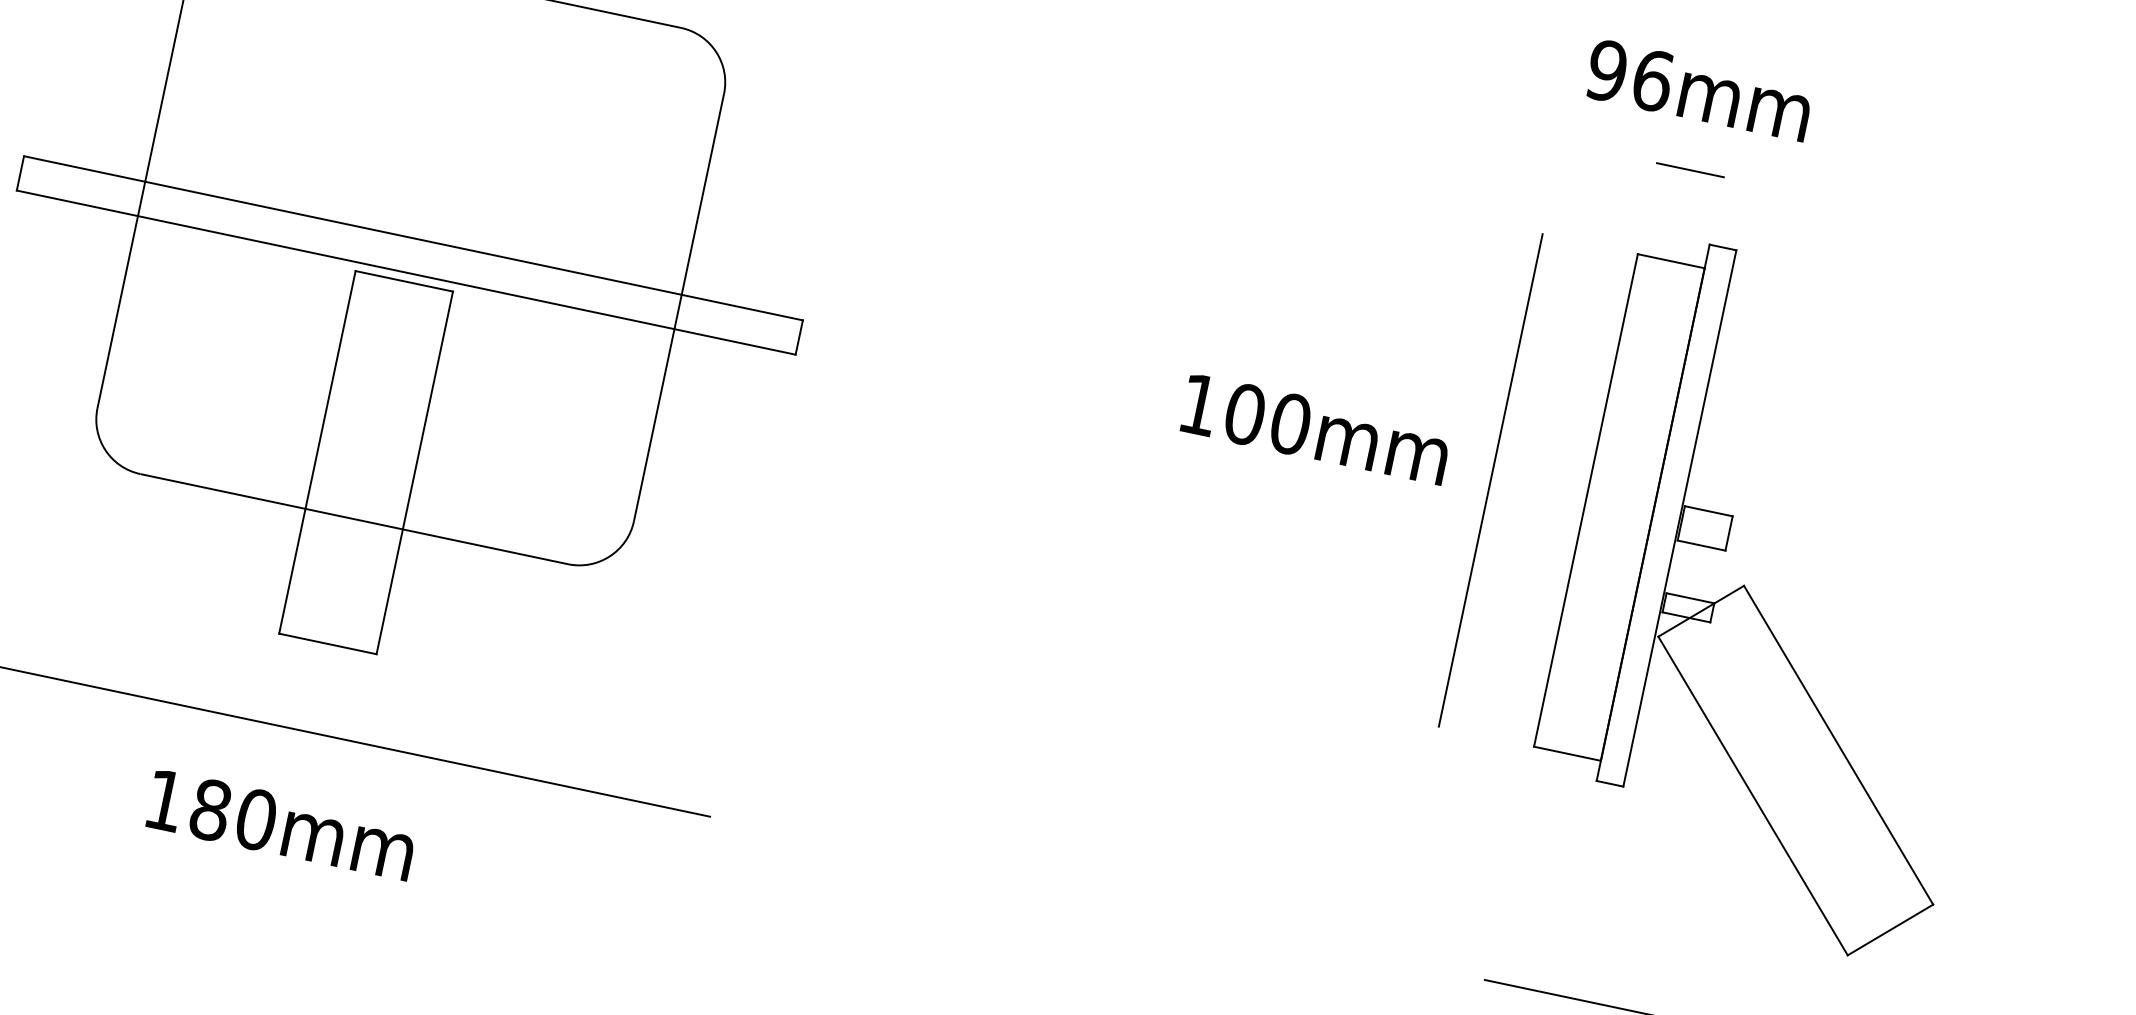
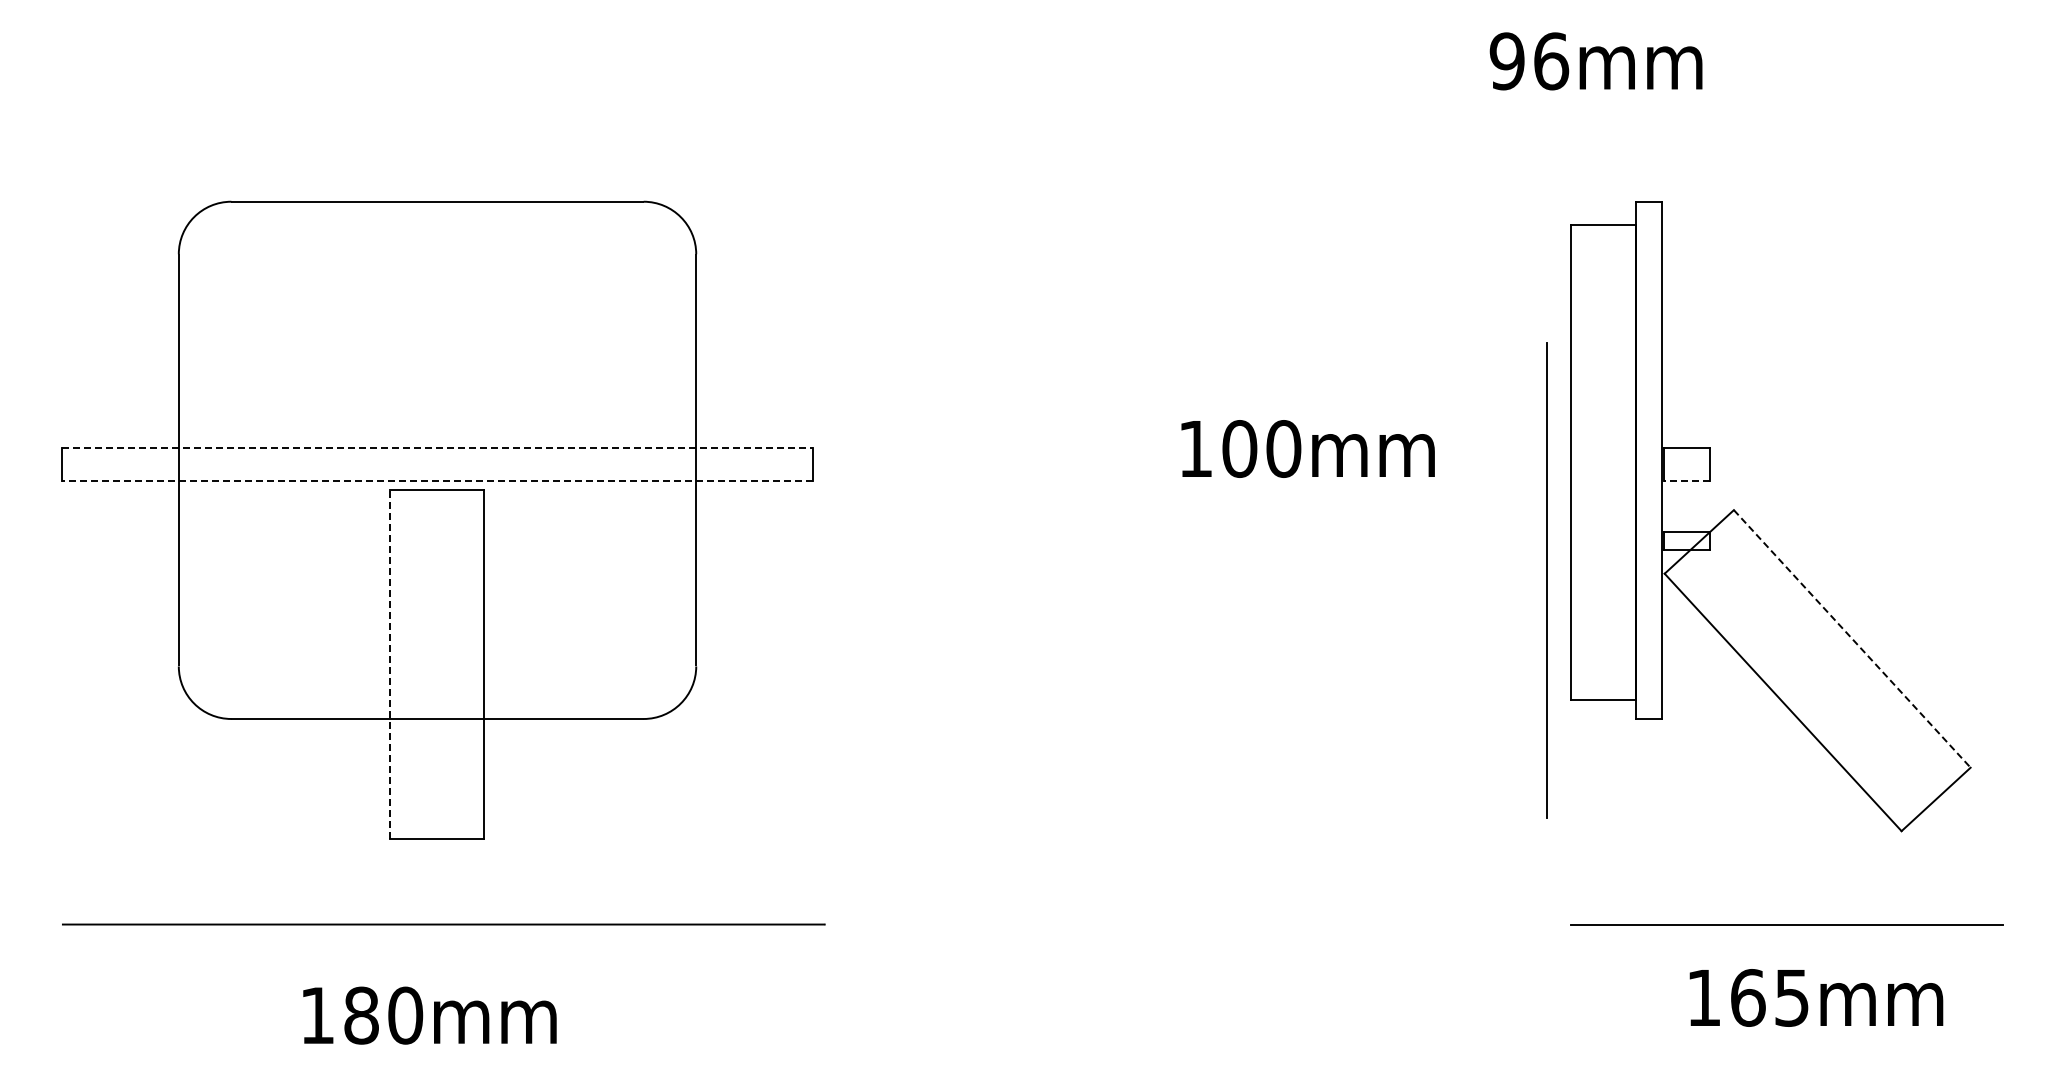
line: (1690, 169) -> (1603, 136), removed
line: (413, 238) -> (437, 448), solid -> dashed
line: (406, 272) -> (437, 481), solid -> dashed
line: (317, 452) -> (390, 664), solid -> dashed
line: (1489, 480) -> (1546, 580), moved
line: (1701, 545) -> (1686, 481), solid -> dashed
line: (1838, 744) -> (1852, 638), solid -> dashed

